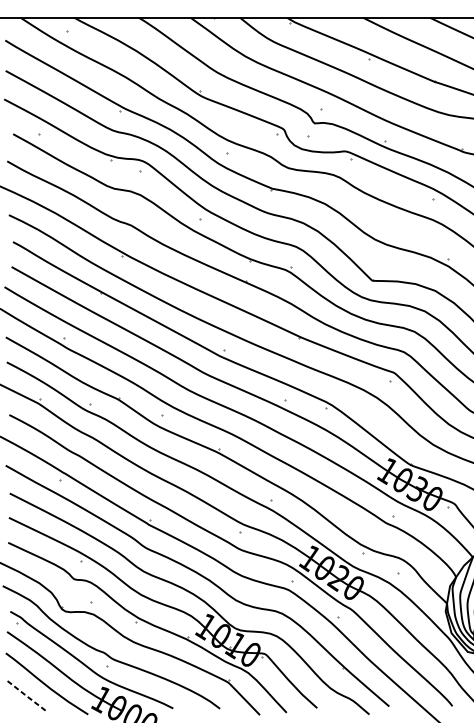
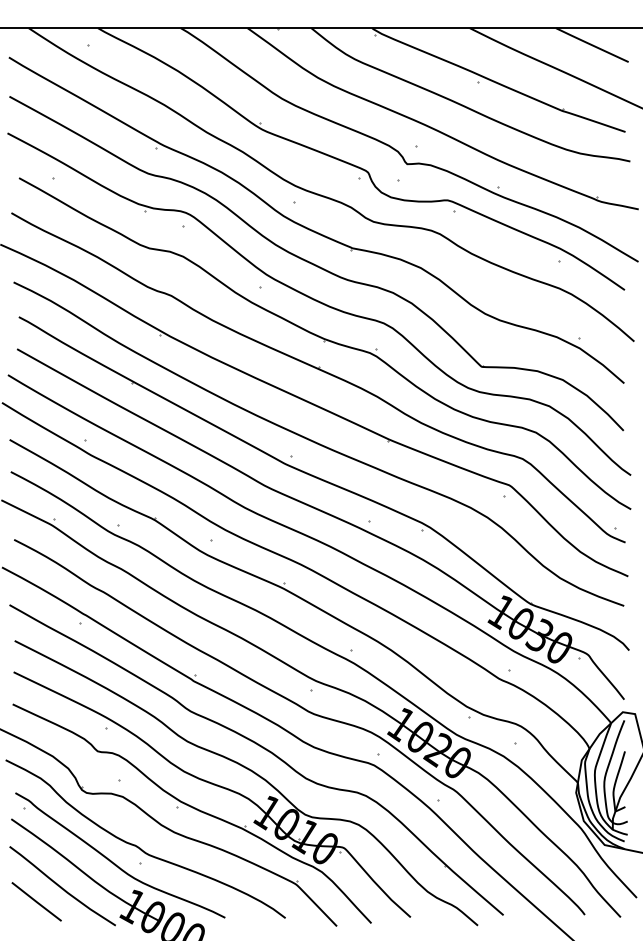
line: (27, 696) -> (37, 902), dashed -> solid

